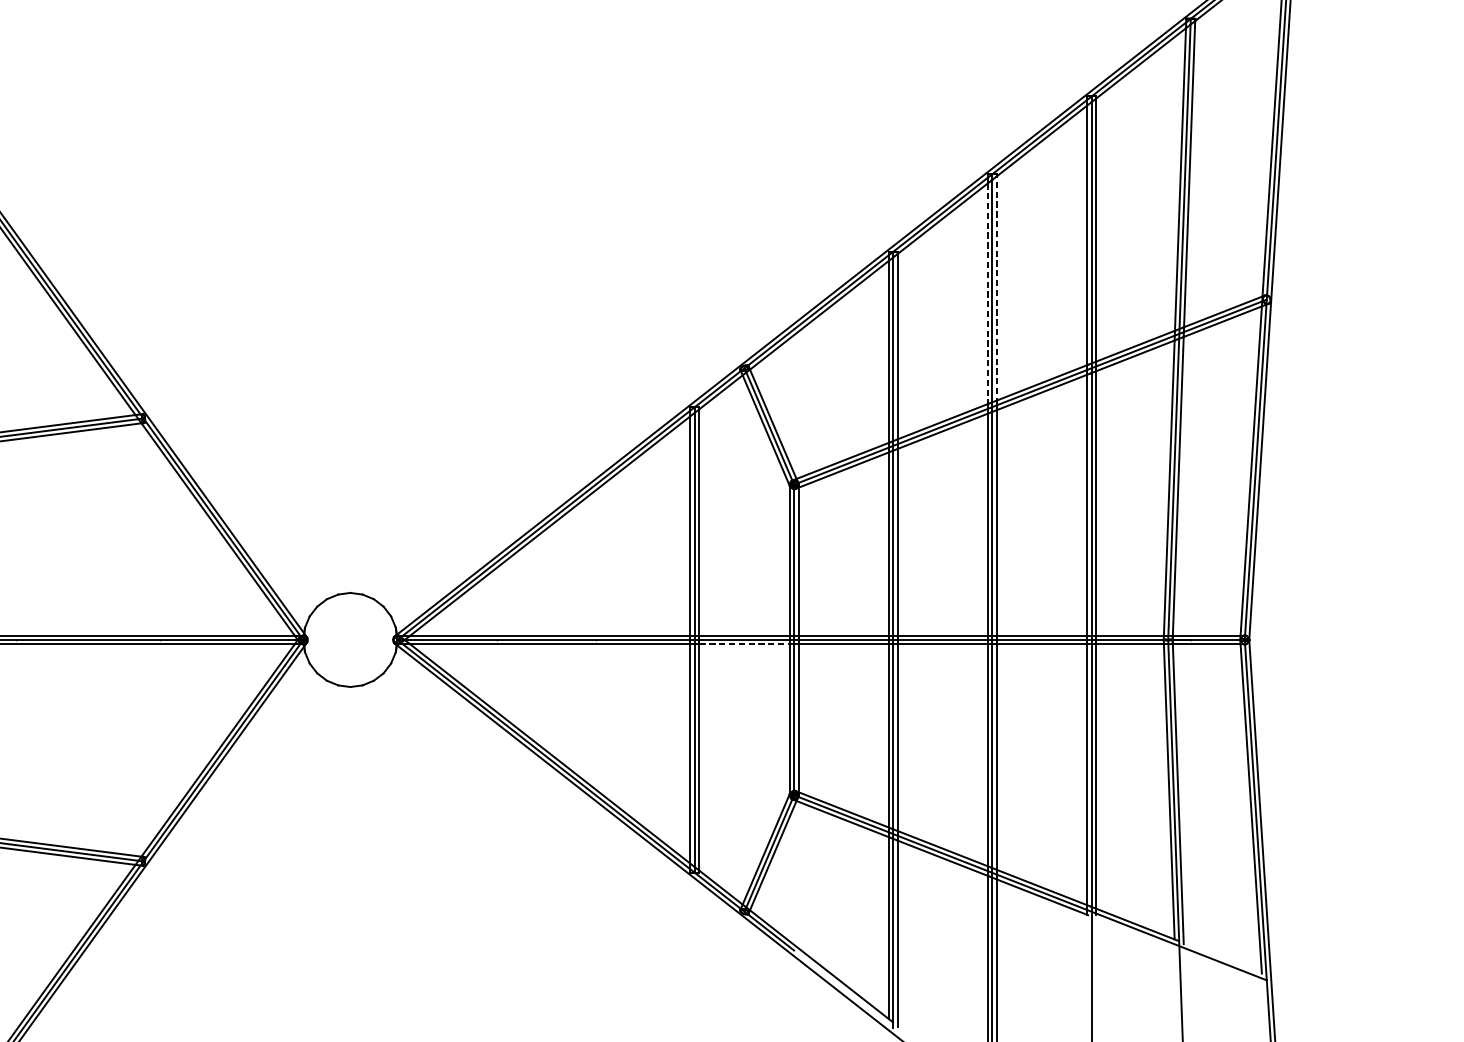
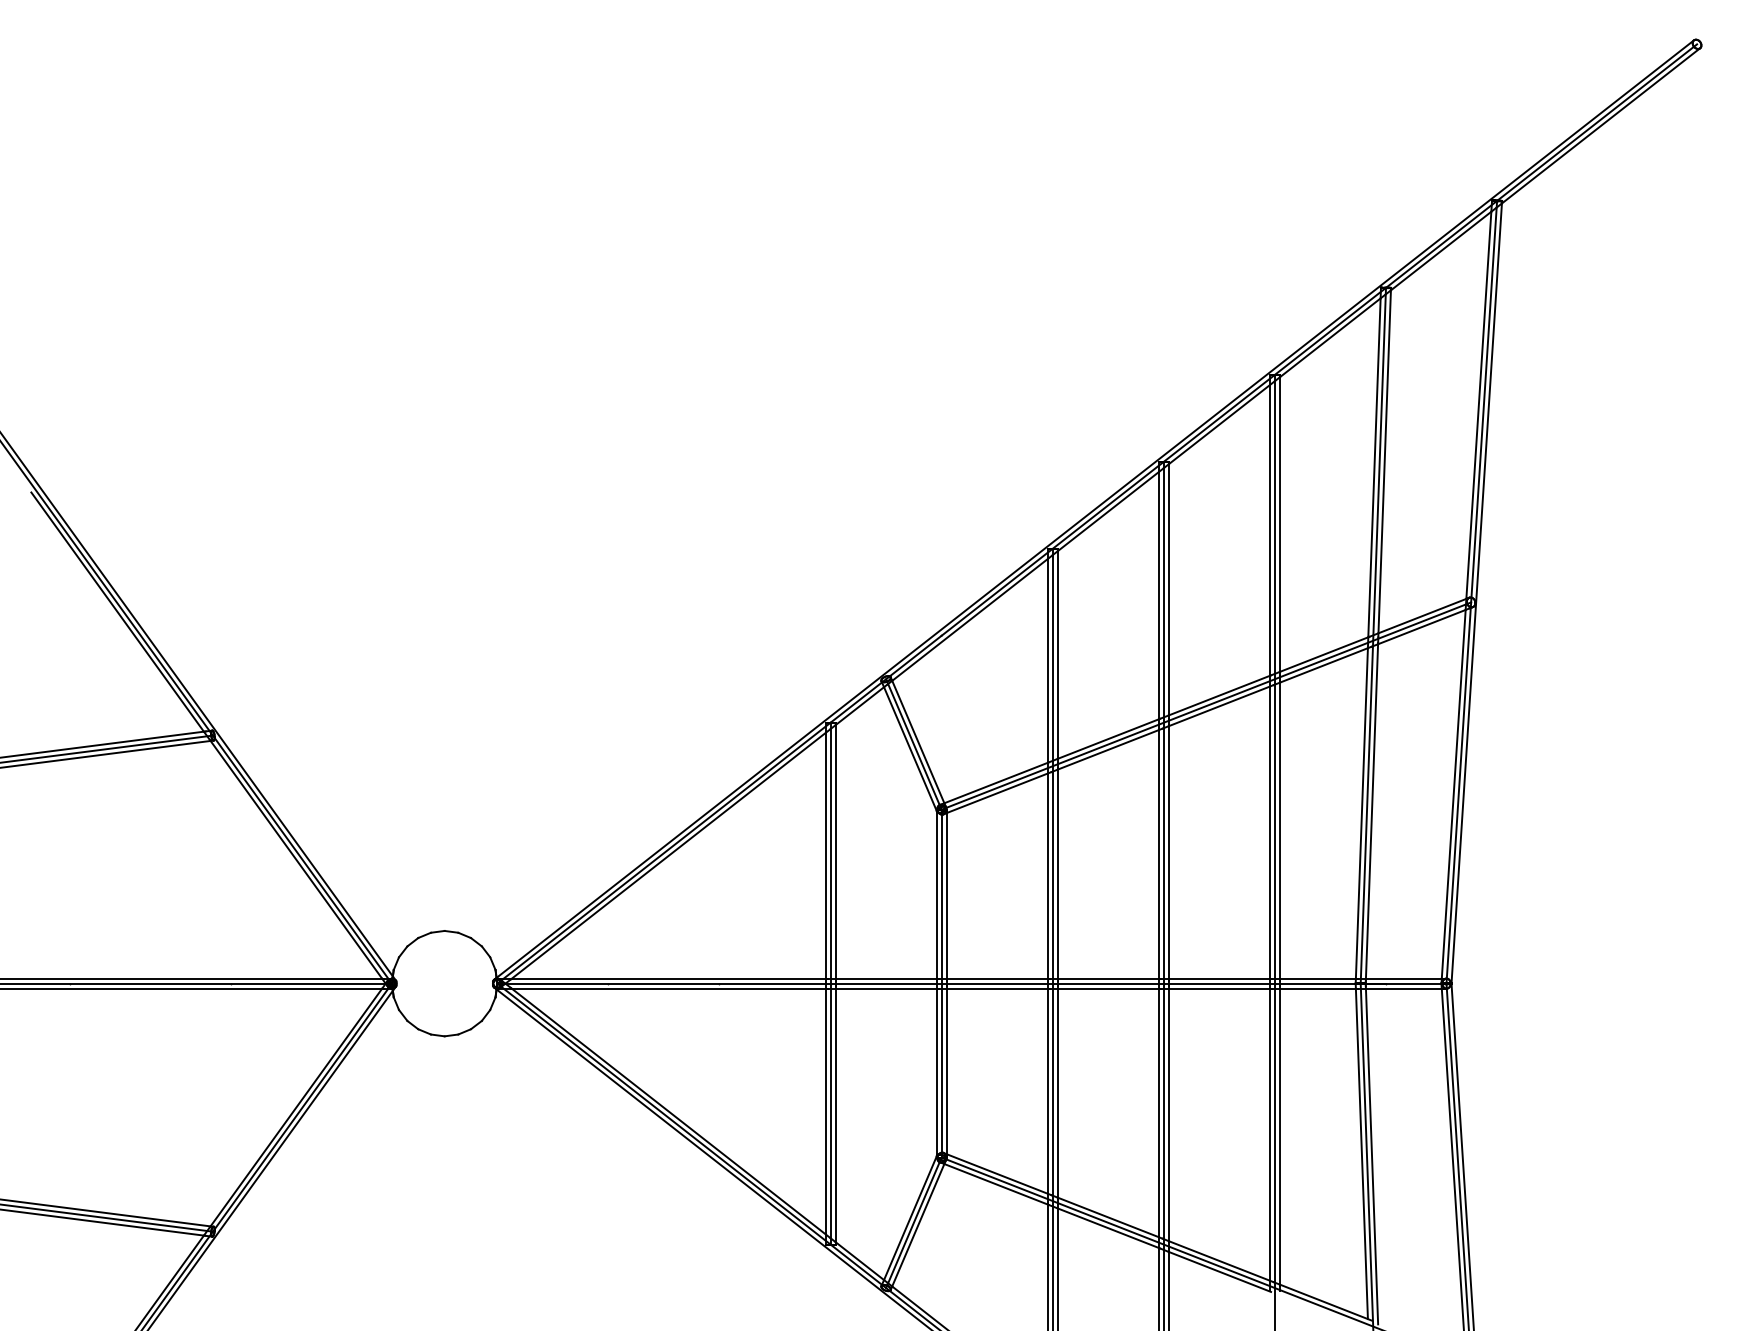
line: (996, 289) -> (1168, 591), dashed -> solid
line: (987, 293) -> (1158, 595), dashed -> solid
line: (745, 644) -> (887, 988), dashed -> solid

